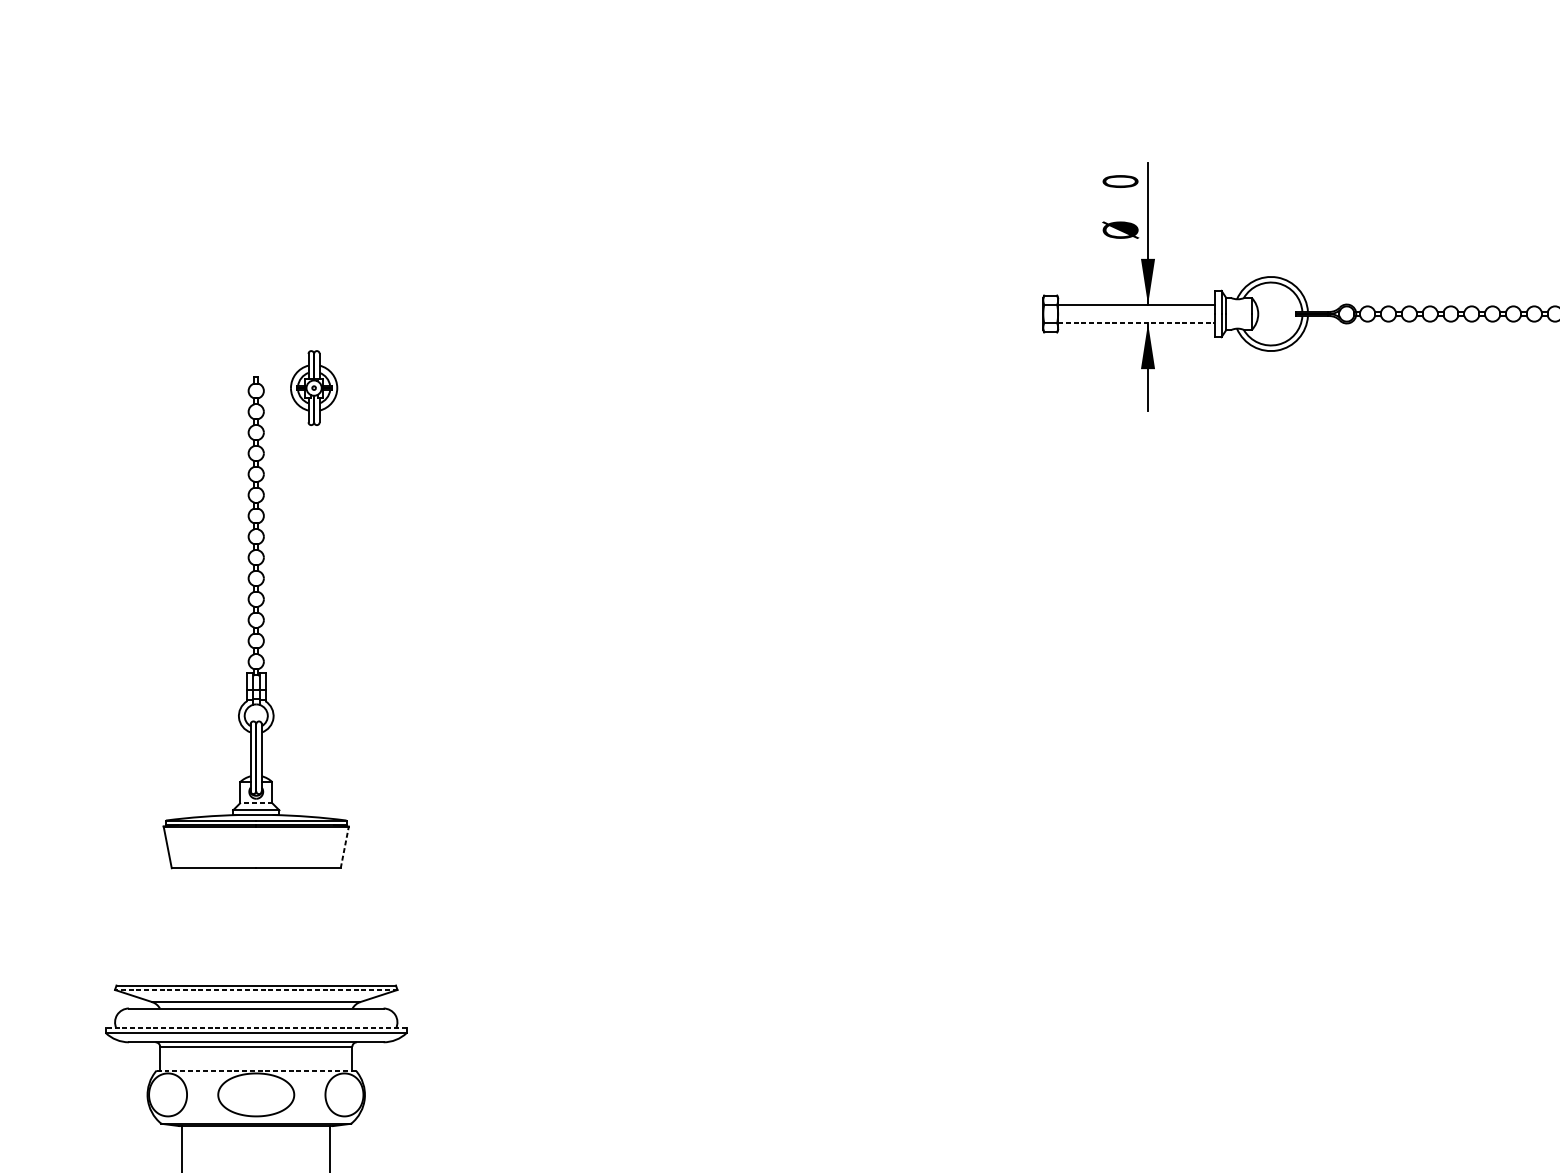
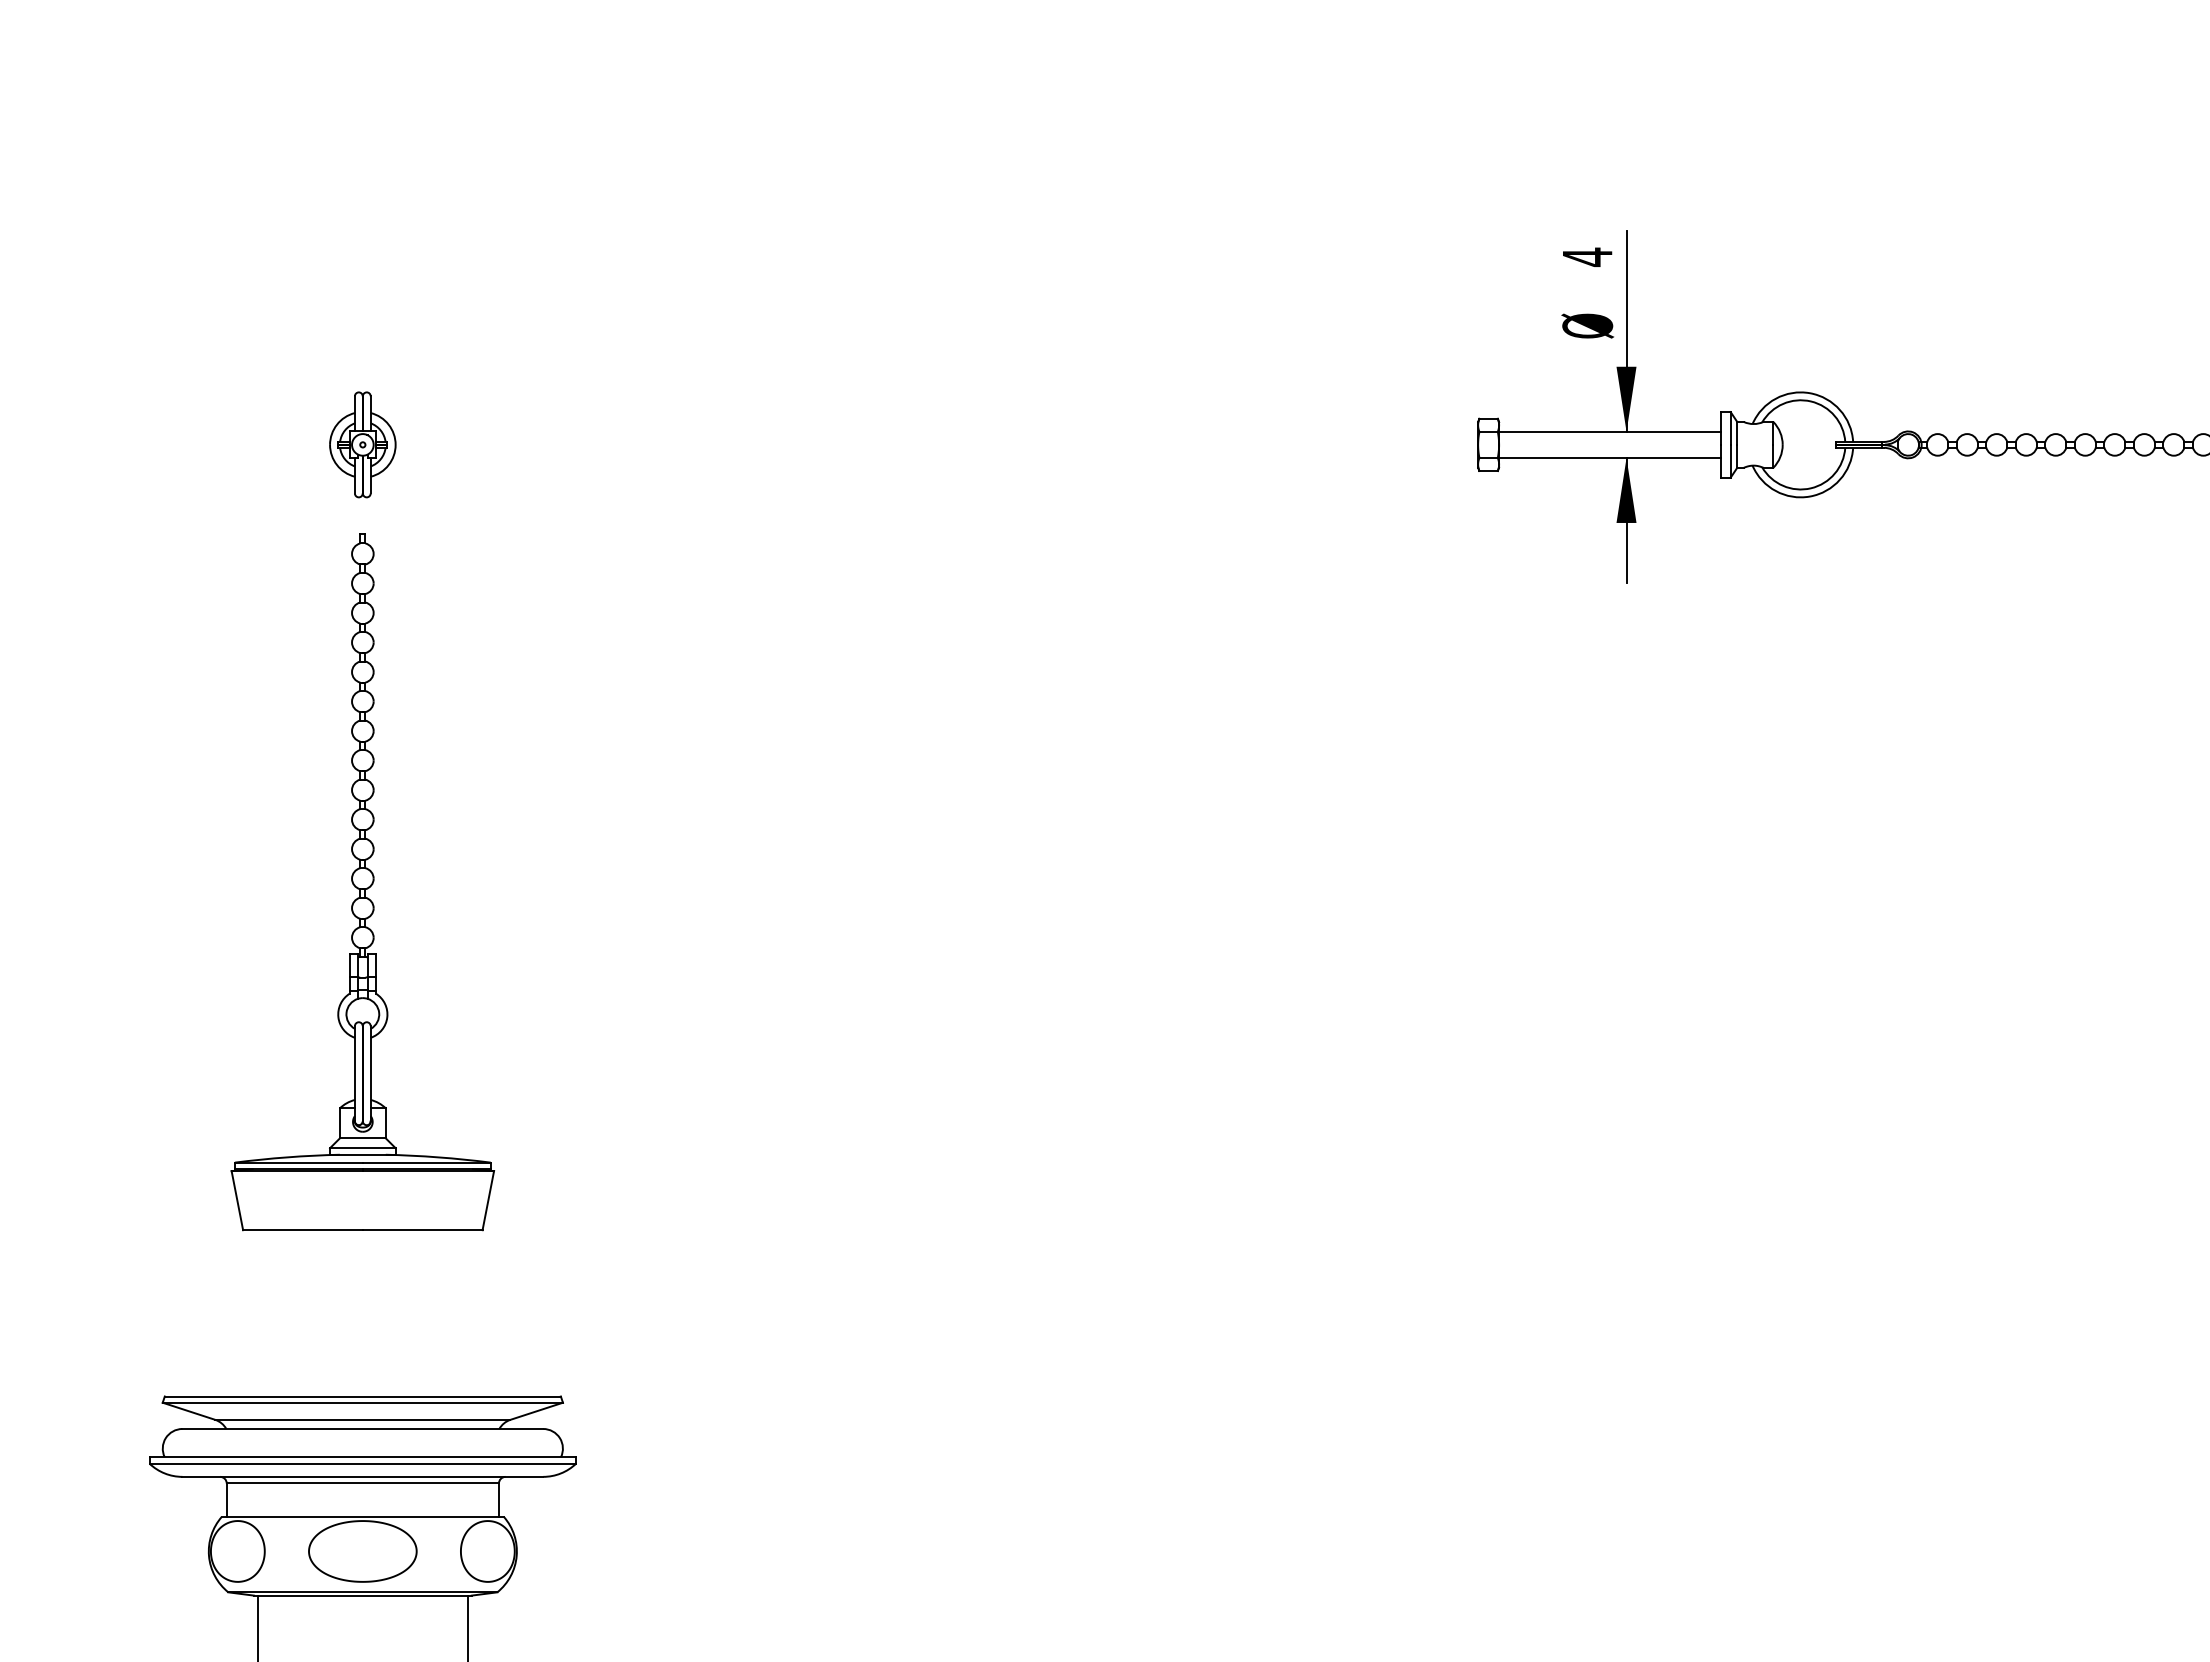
text: (1120, 181) -> (1587, 257), 0 -> 4
line: (1136, 323) -> (1609, 458), dashed -> solid
part: (313, 387) -> (362, 444), moved
line: (256, 803) -> (362, 1138), dashed -> solid
line: (344, 847) -> (488, 1200), dashed -> solid
line: (256, 989) -> (362, 1402), dashed -> solid
line: (256, 1028) -> (362, 1457), dashed -> solid
line: (256, 1070) -> (363, 1516), dashed -> solid

